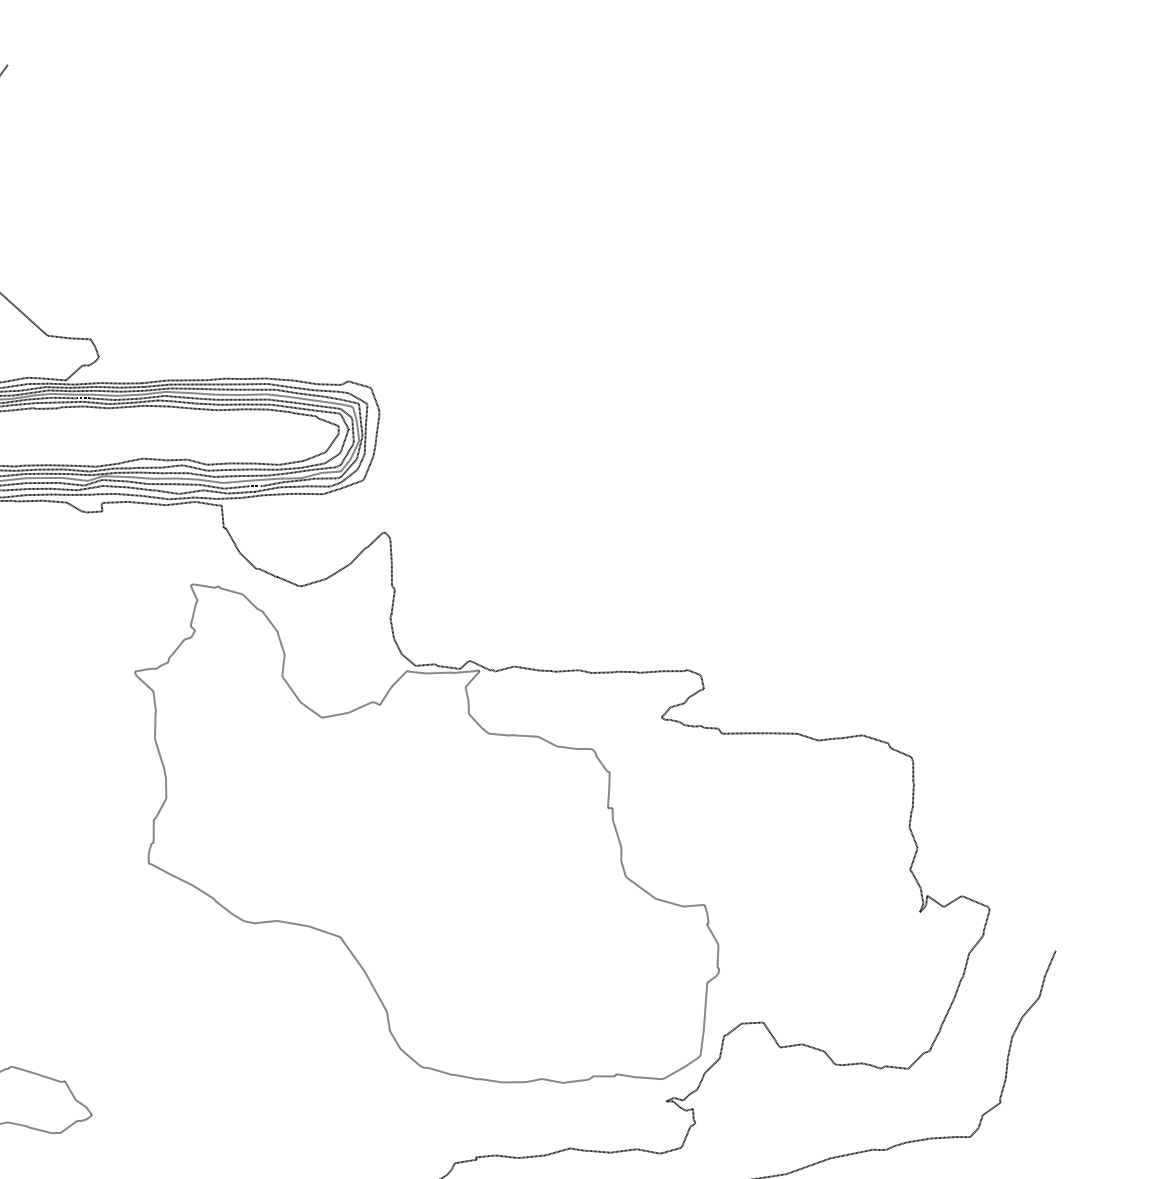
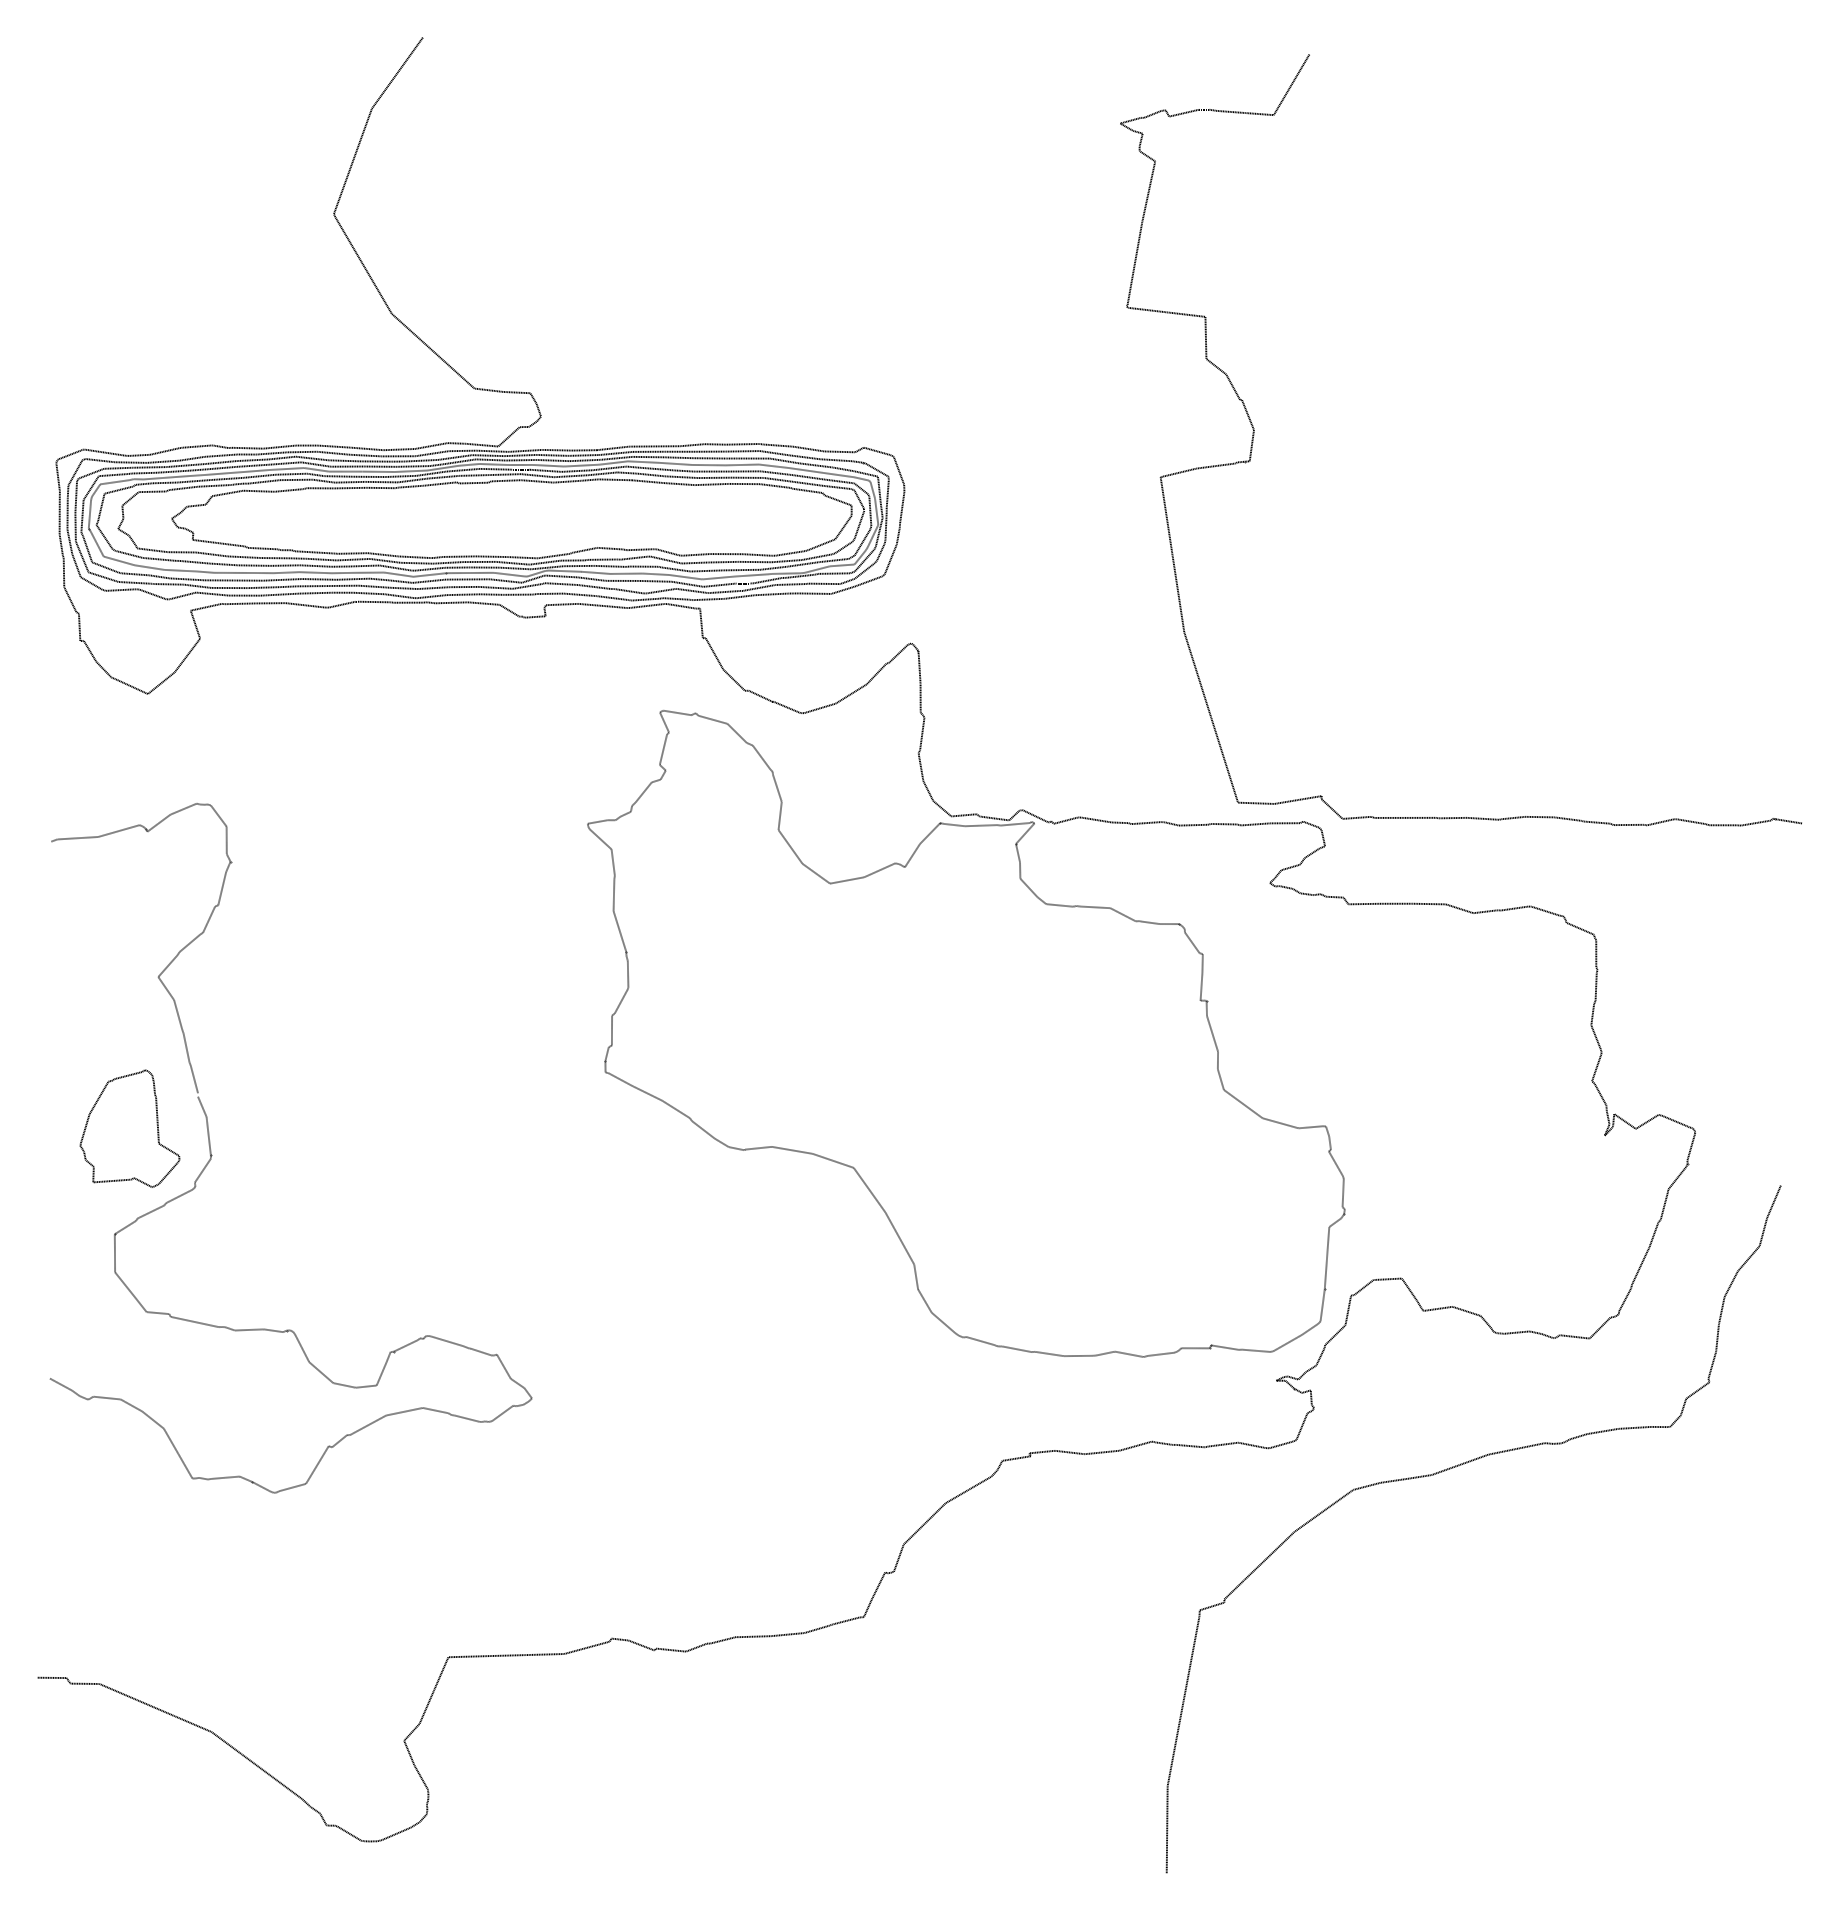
curve: (649, 371) -> (1254, 435), added

